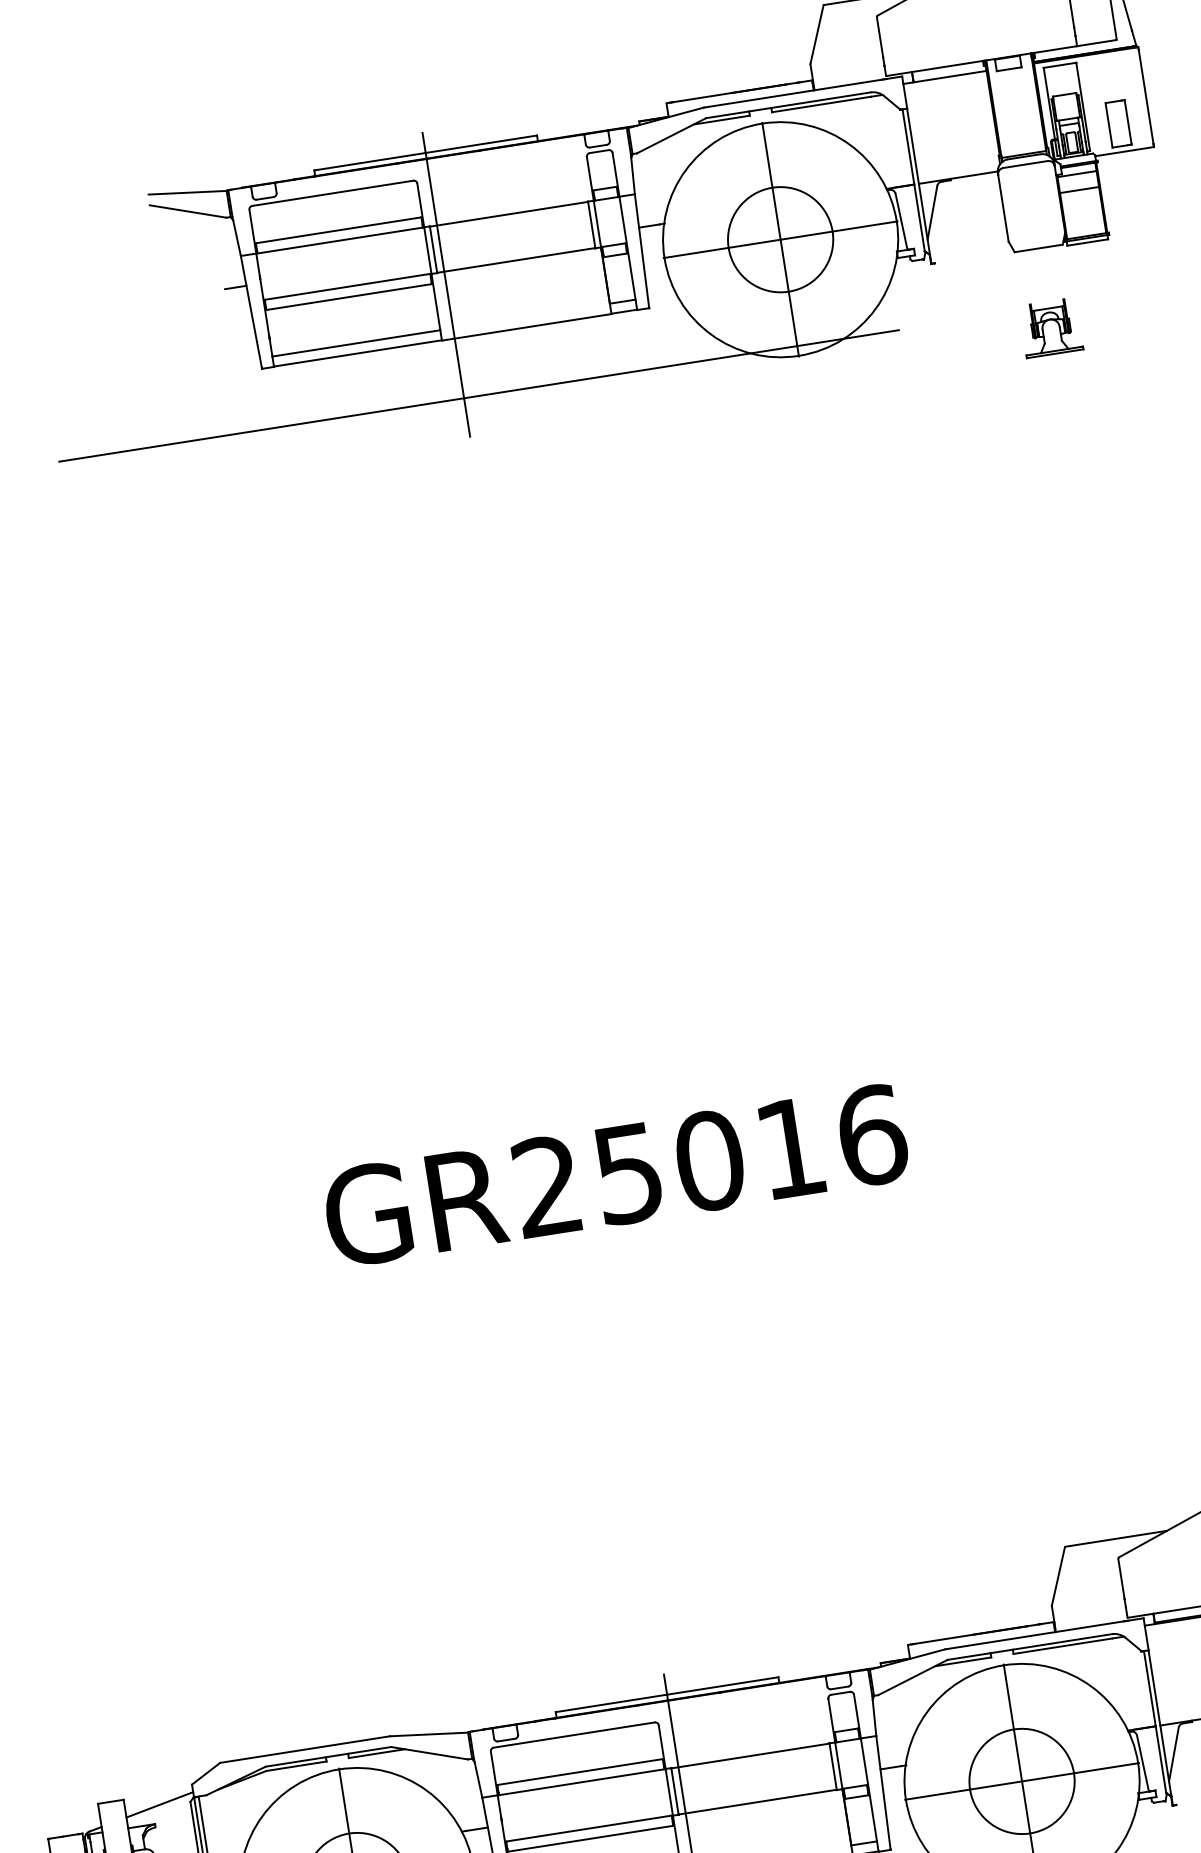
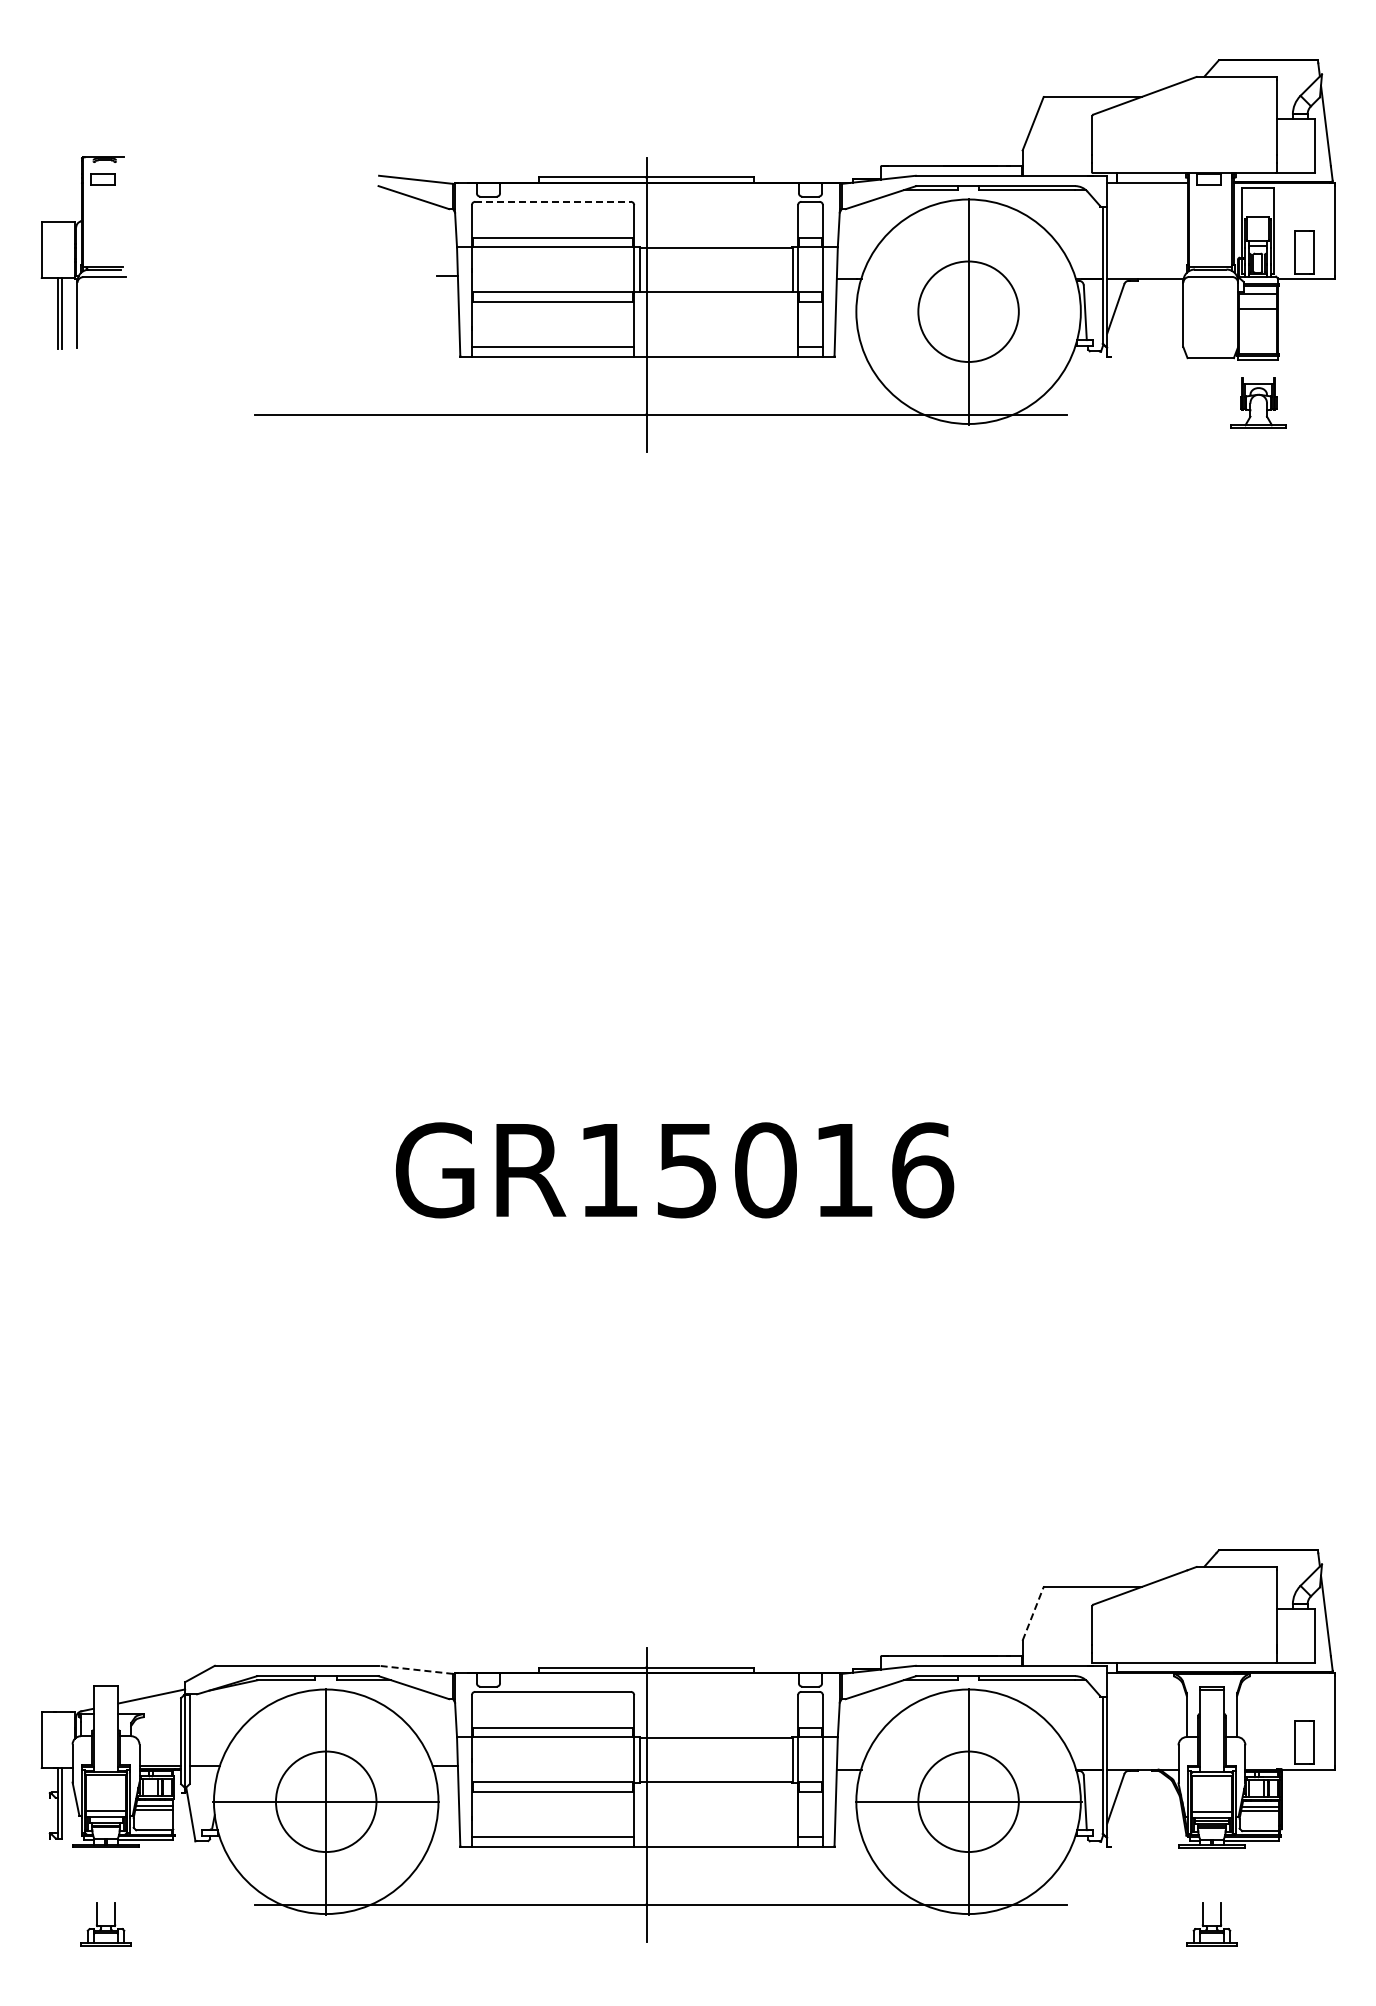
line: (333, 192) -> (553, 201), solid -> dashed
line: (780, 239) -> (968, 311), removed
part: (1050, 327) -> (1258, 402), moved
text: (547, 1185) -> (608, 1169), GR25016 -> GR15016
line: (1058, 1576) -> (1033, 1613), solid -> dashed
line: (428, 1734) -> (415, 1669), solid -> dashed

